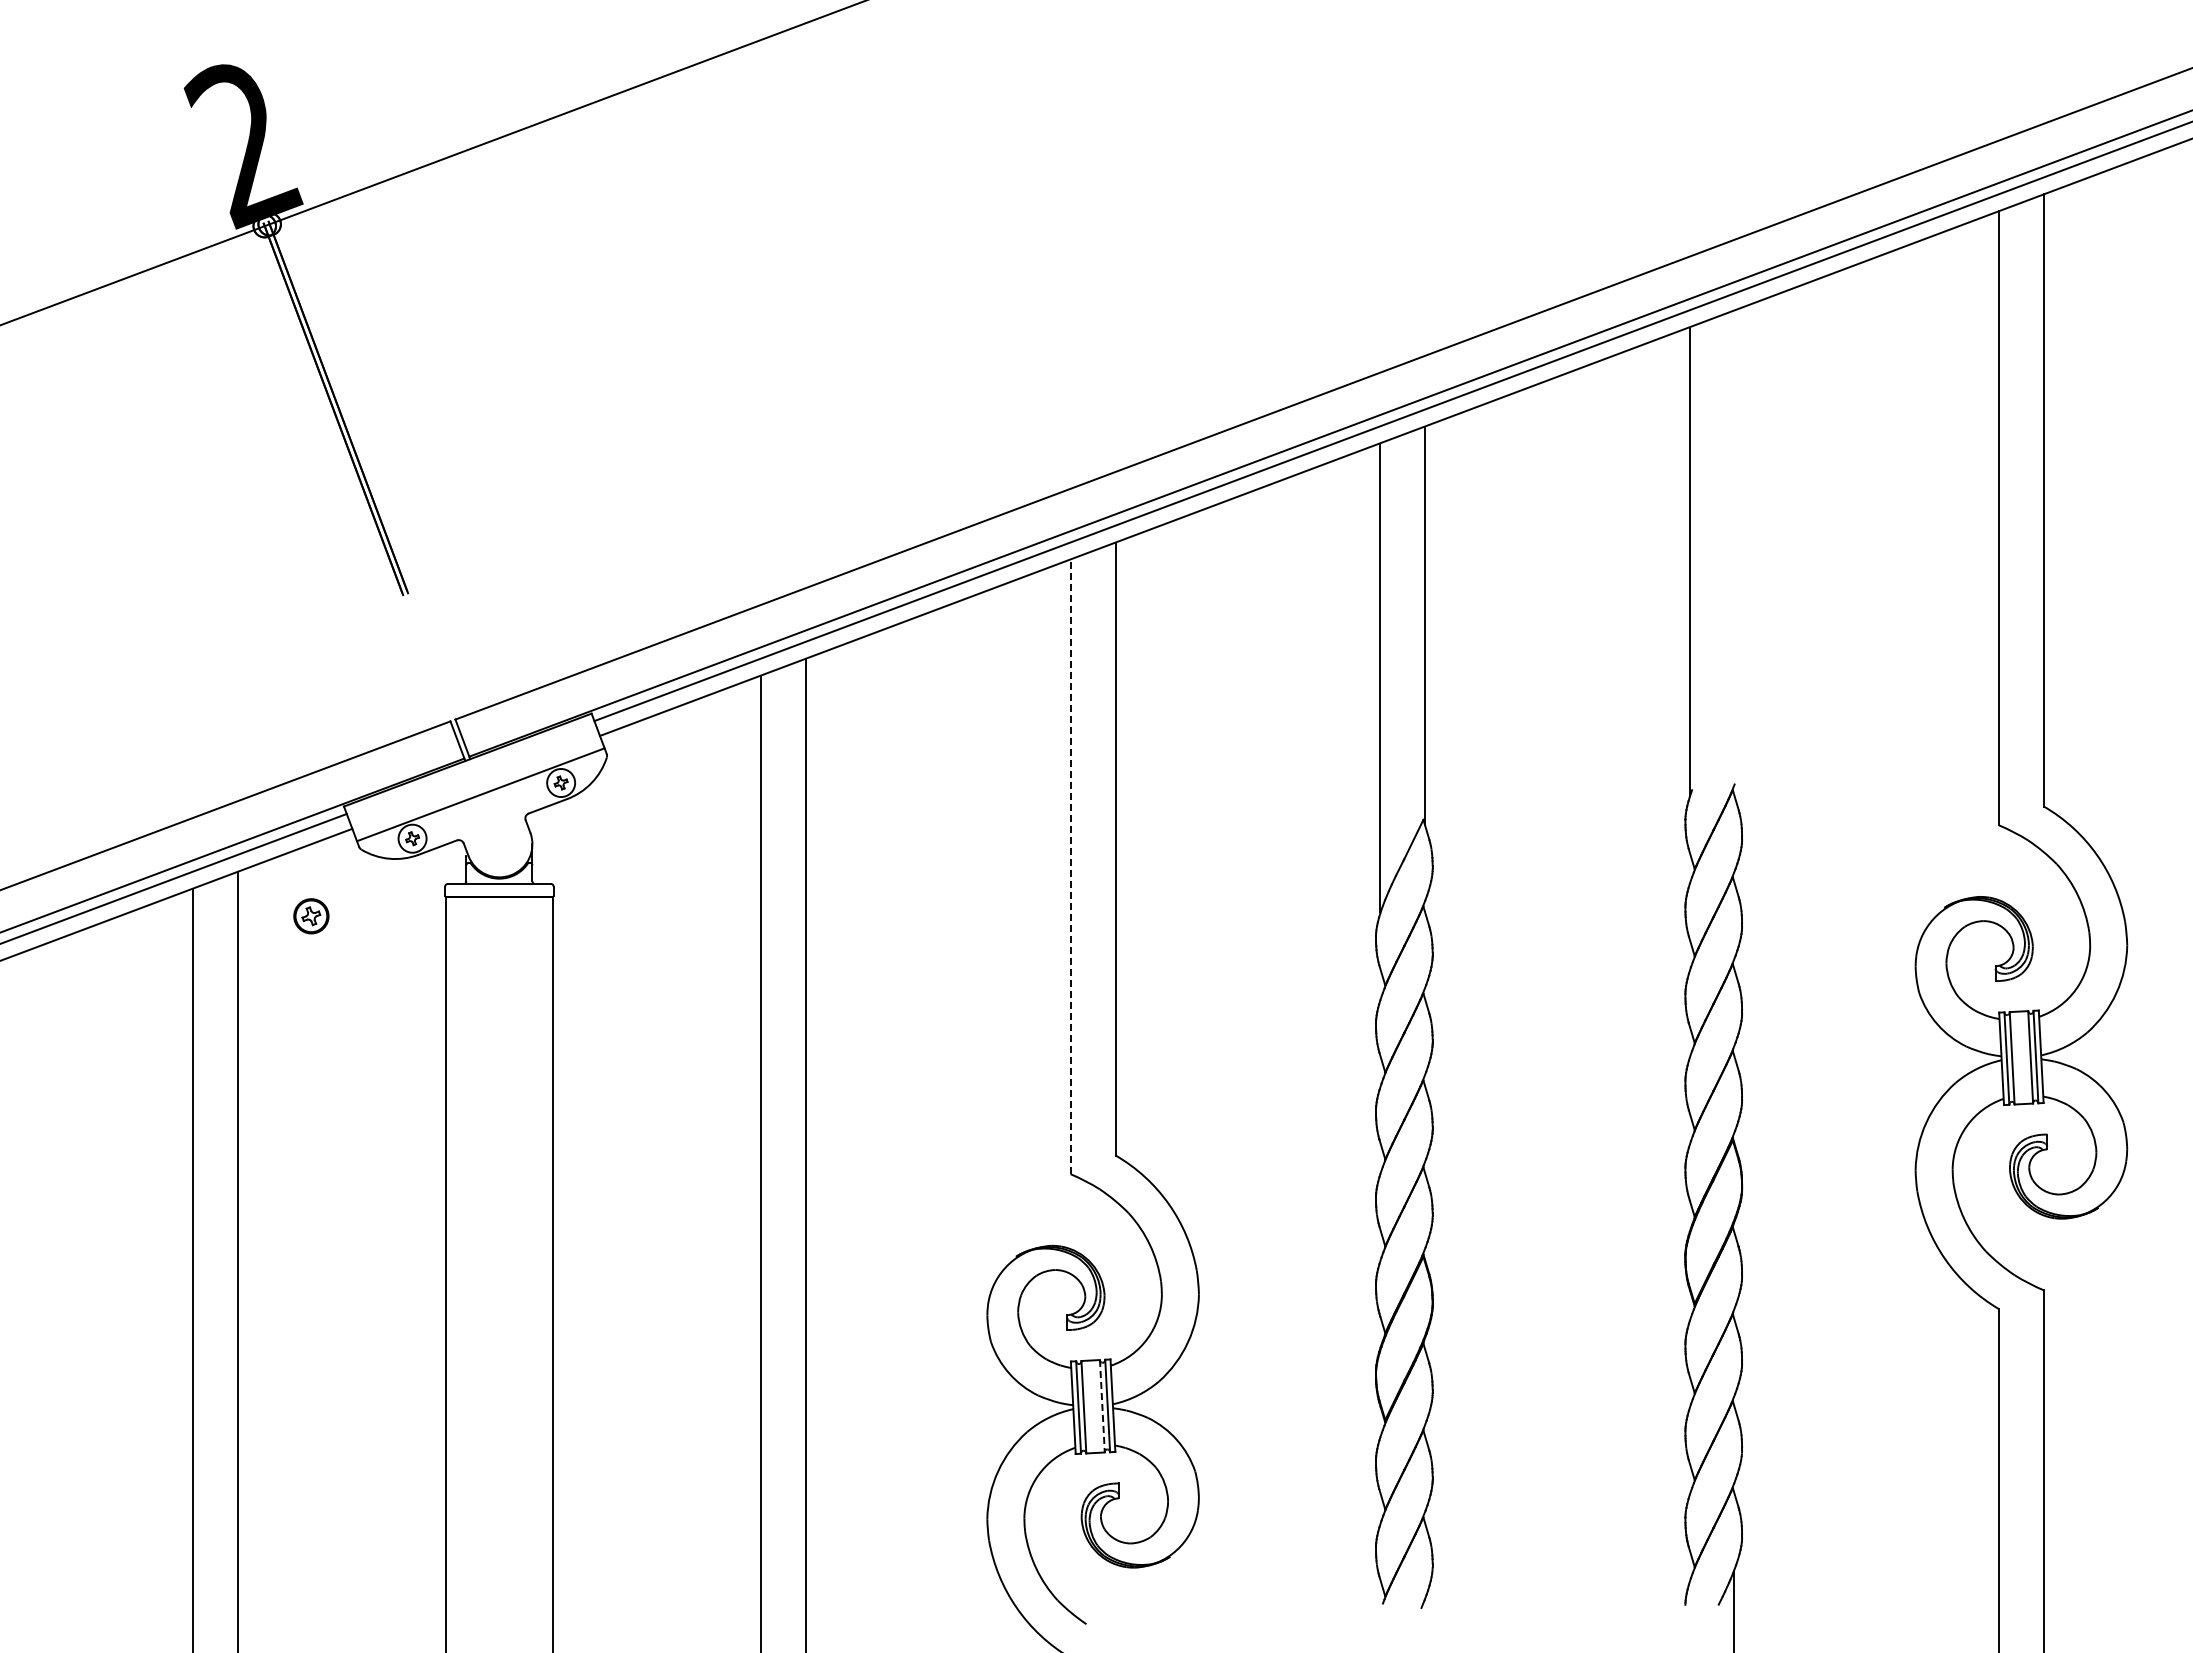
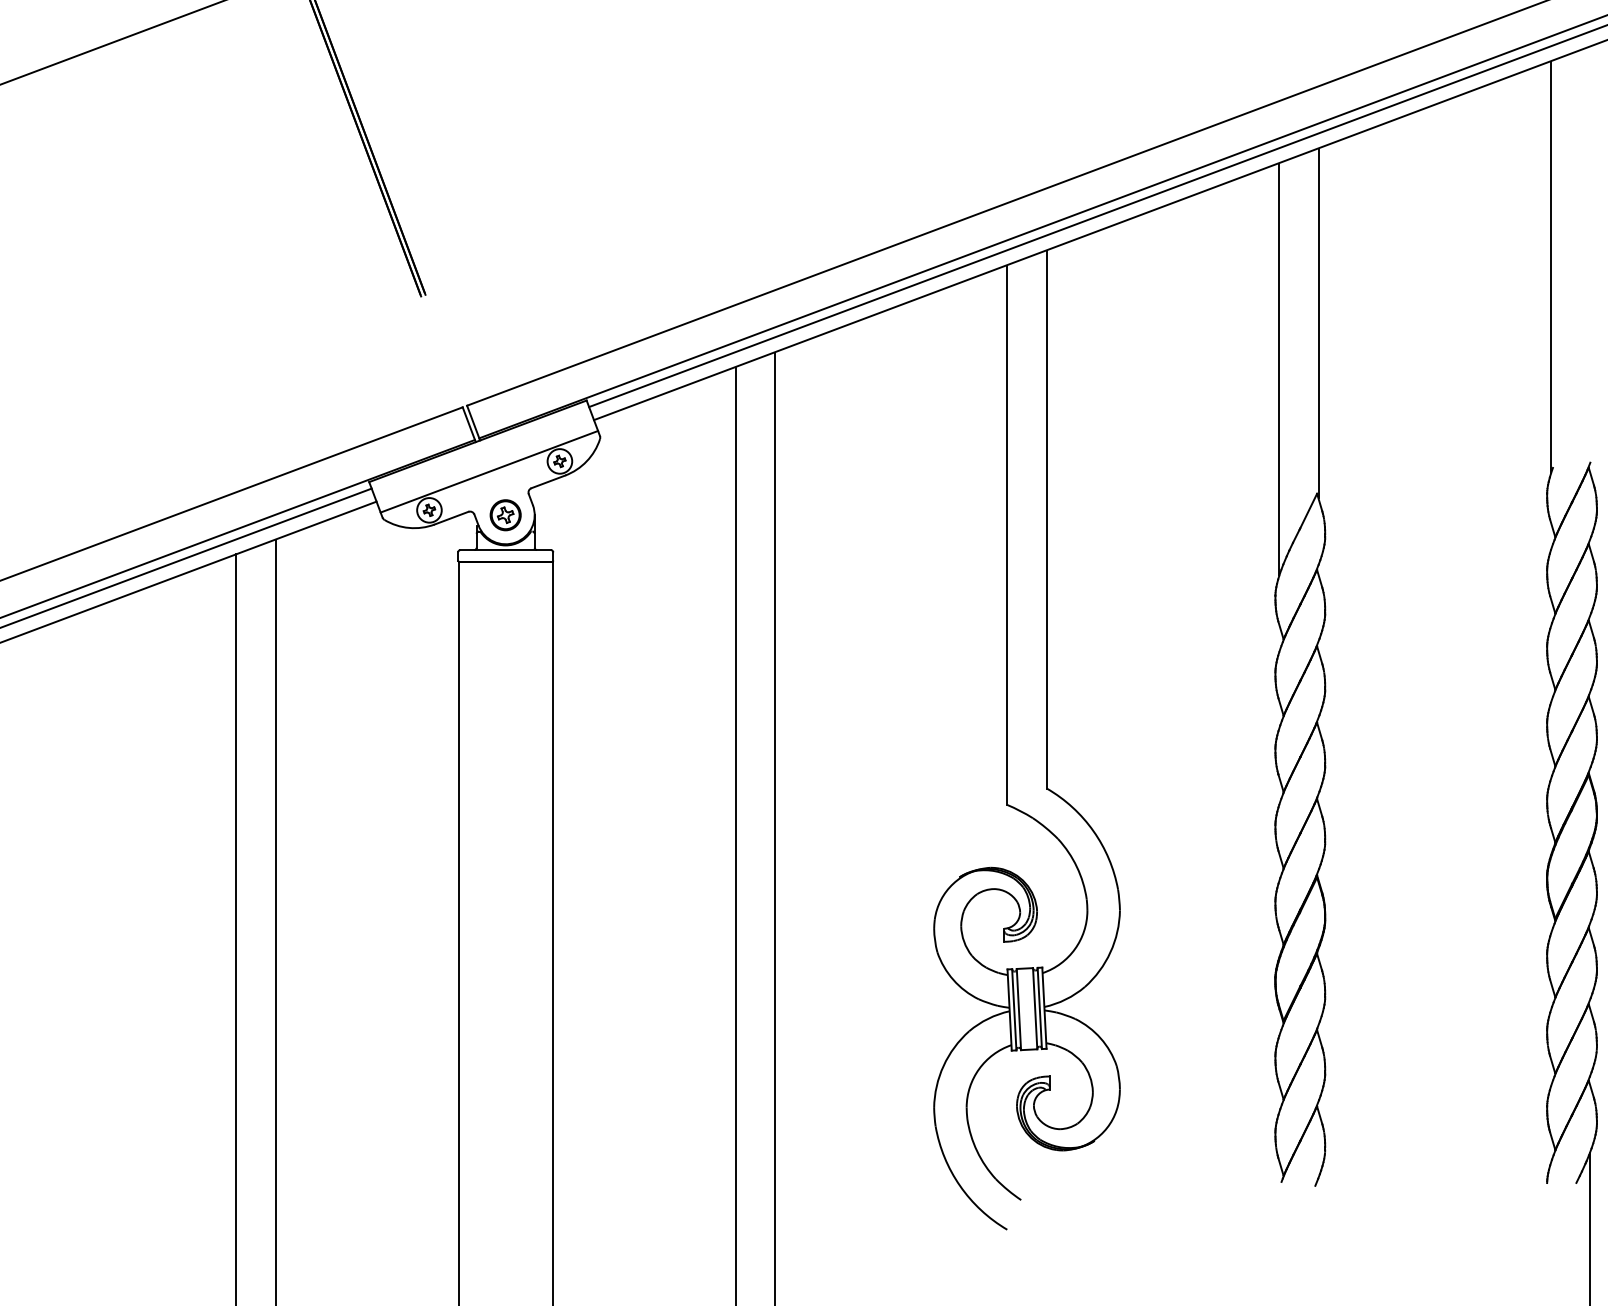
line: (1070, 866) -> (1007, 534), dashed -> solid
part: (311, 916) -> (505, 515), moved
line: (1102, 1406) -> (1035, 1008), dashed -> solid

